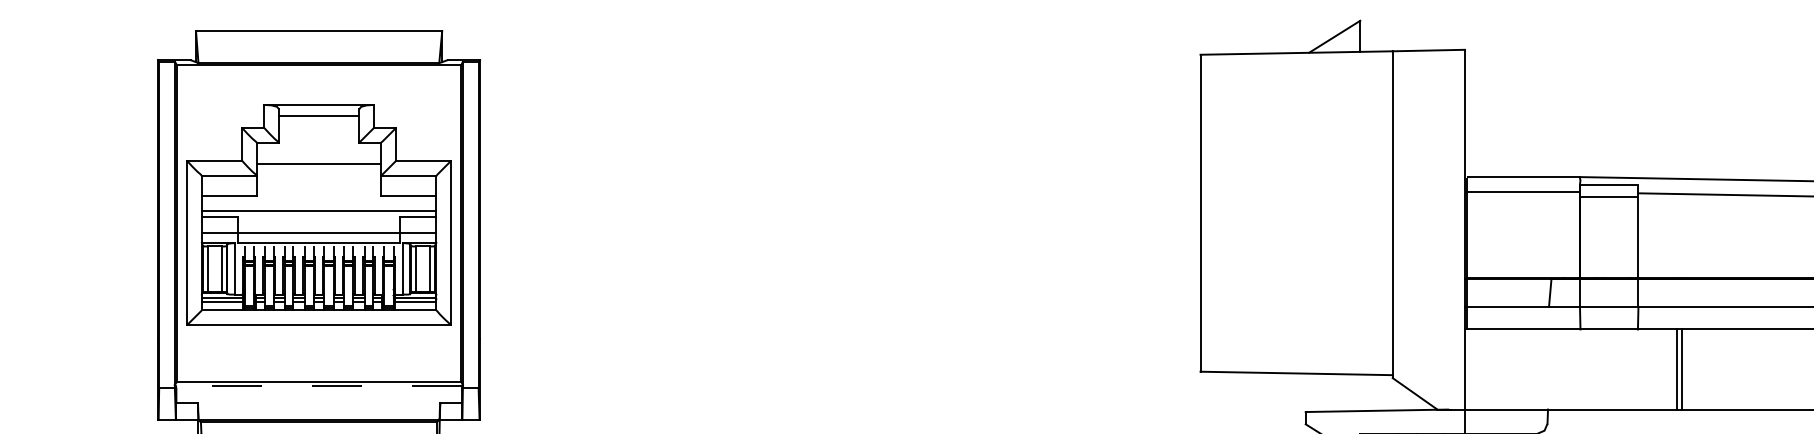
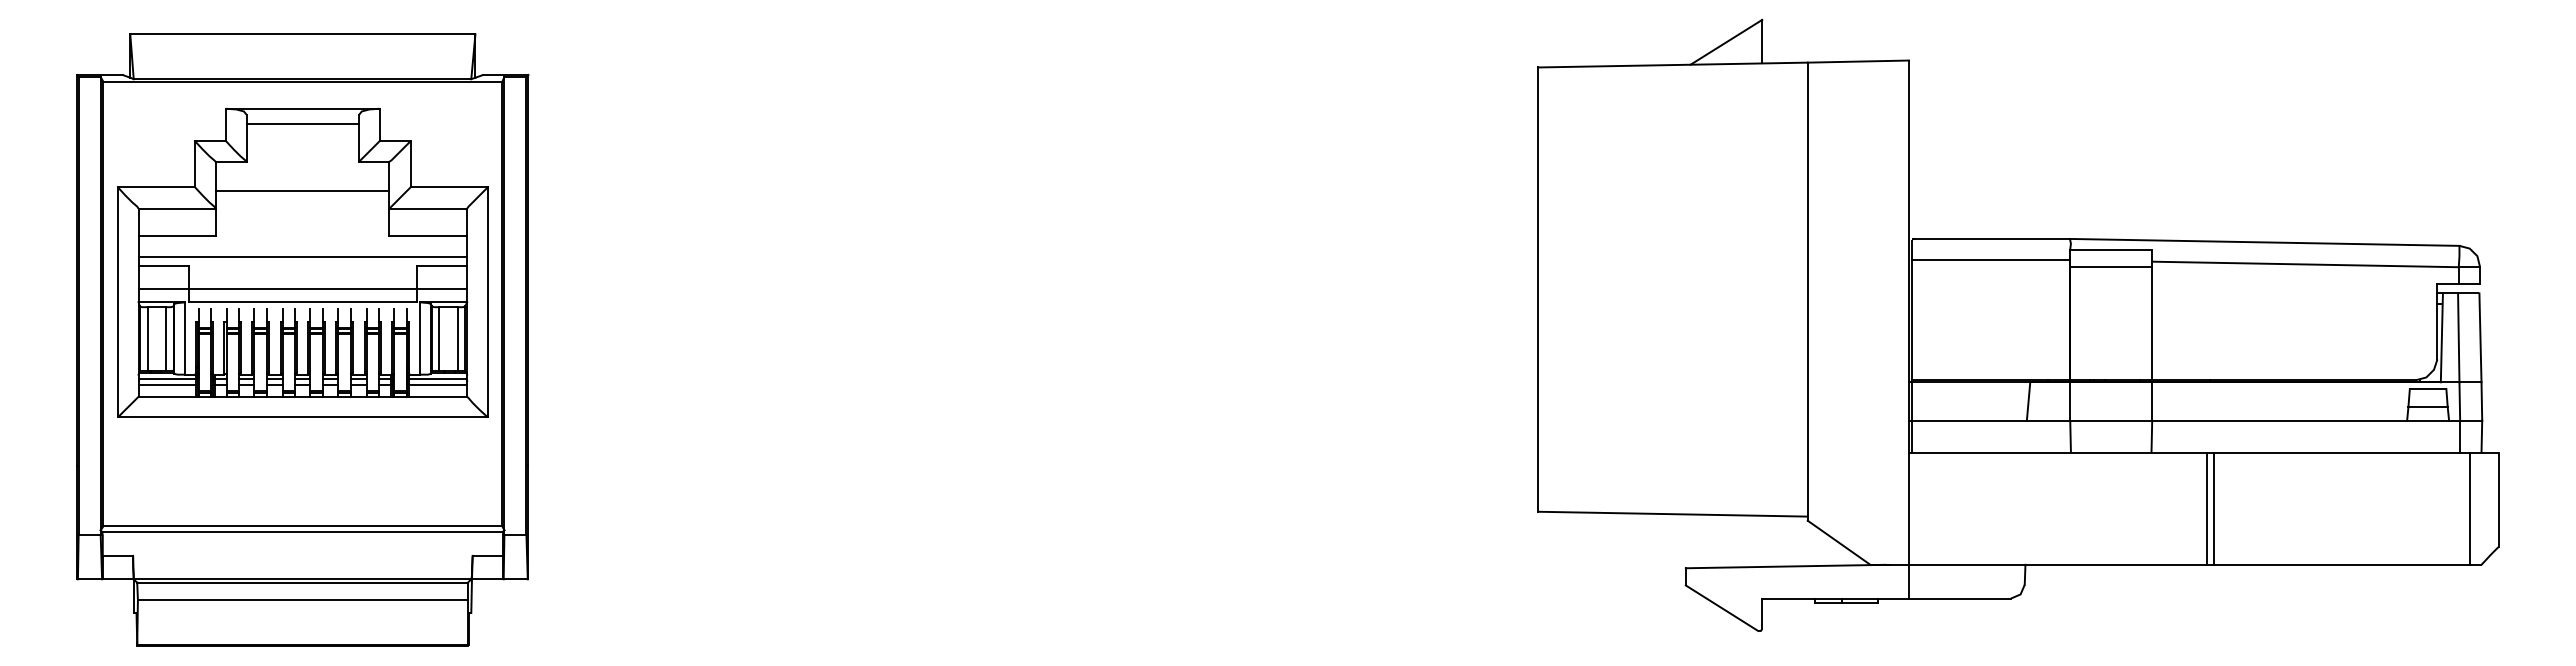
part: (318, 214) -> (302, 262), moved
line: (318, 385) -> (302, 531), dashed -> solid

